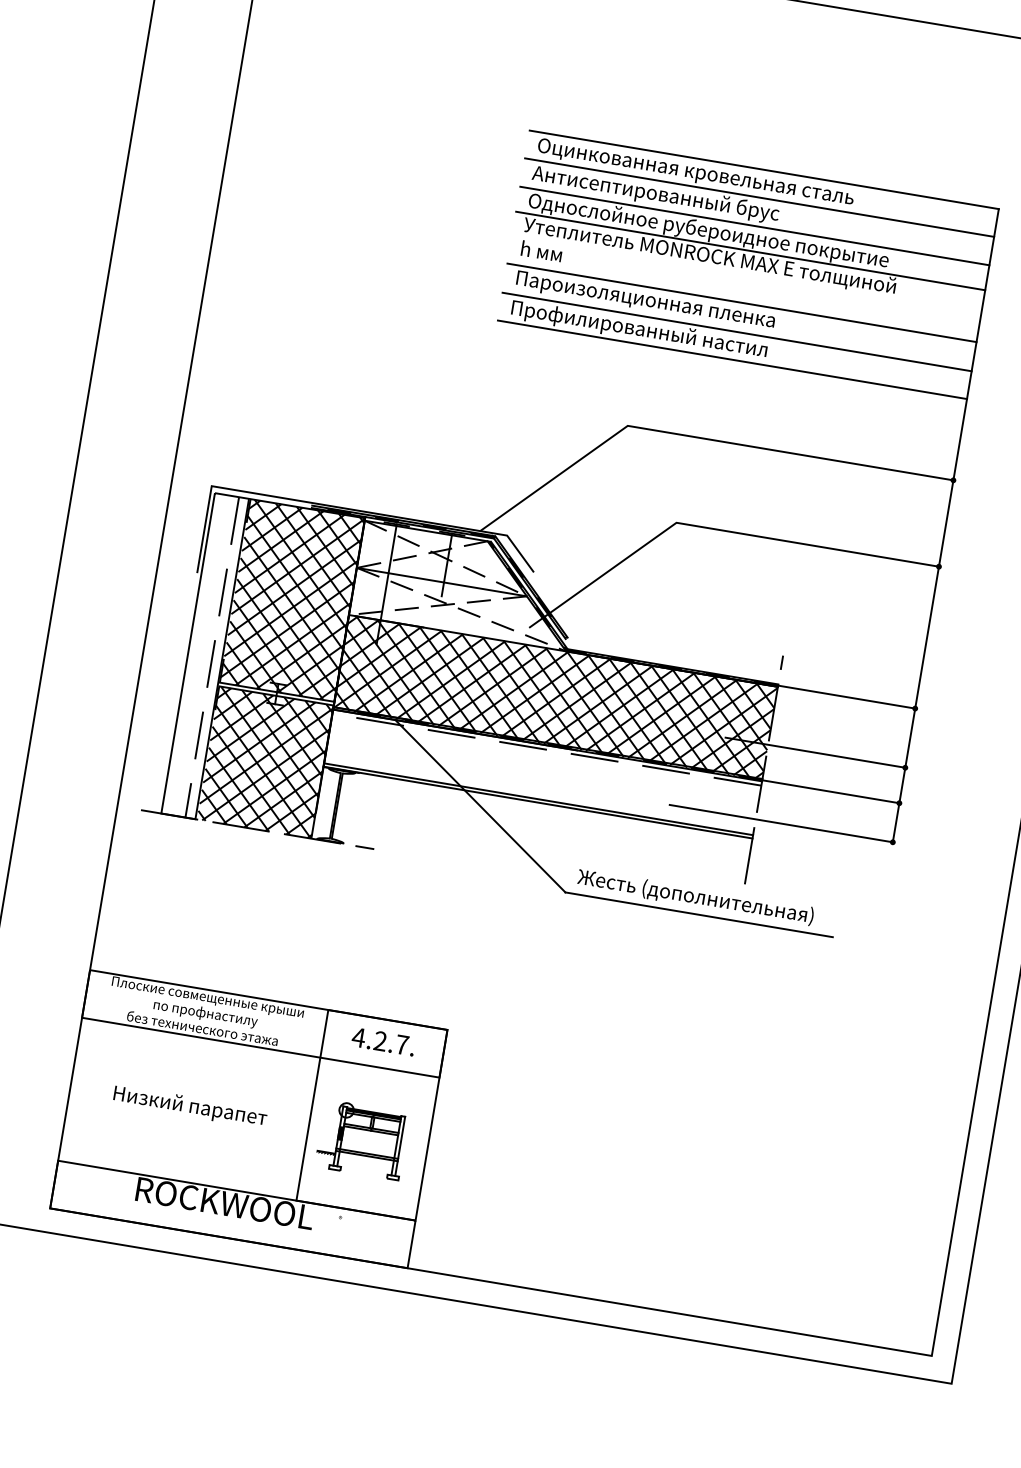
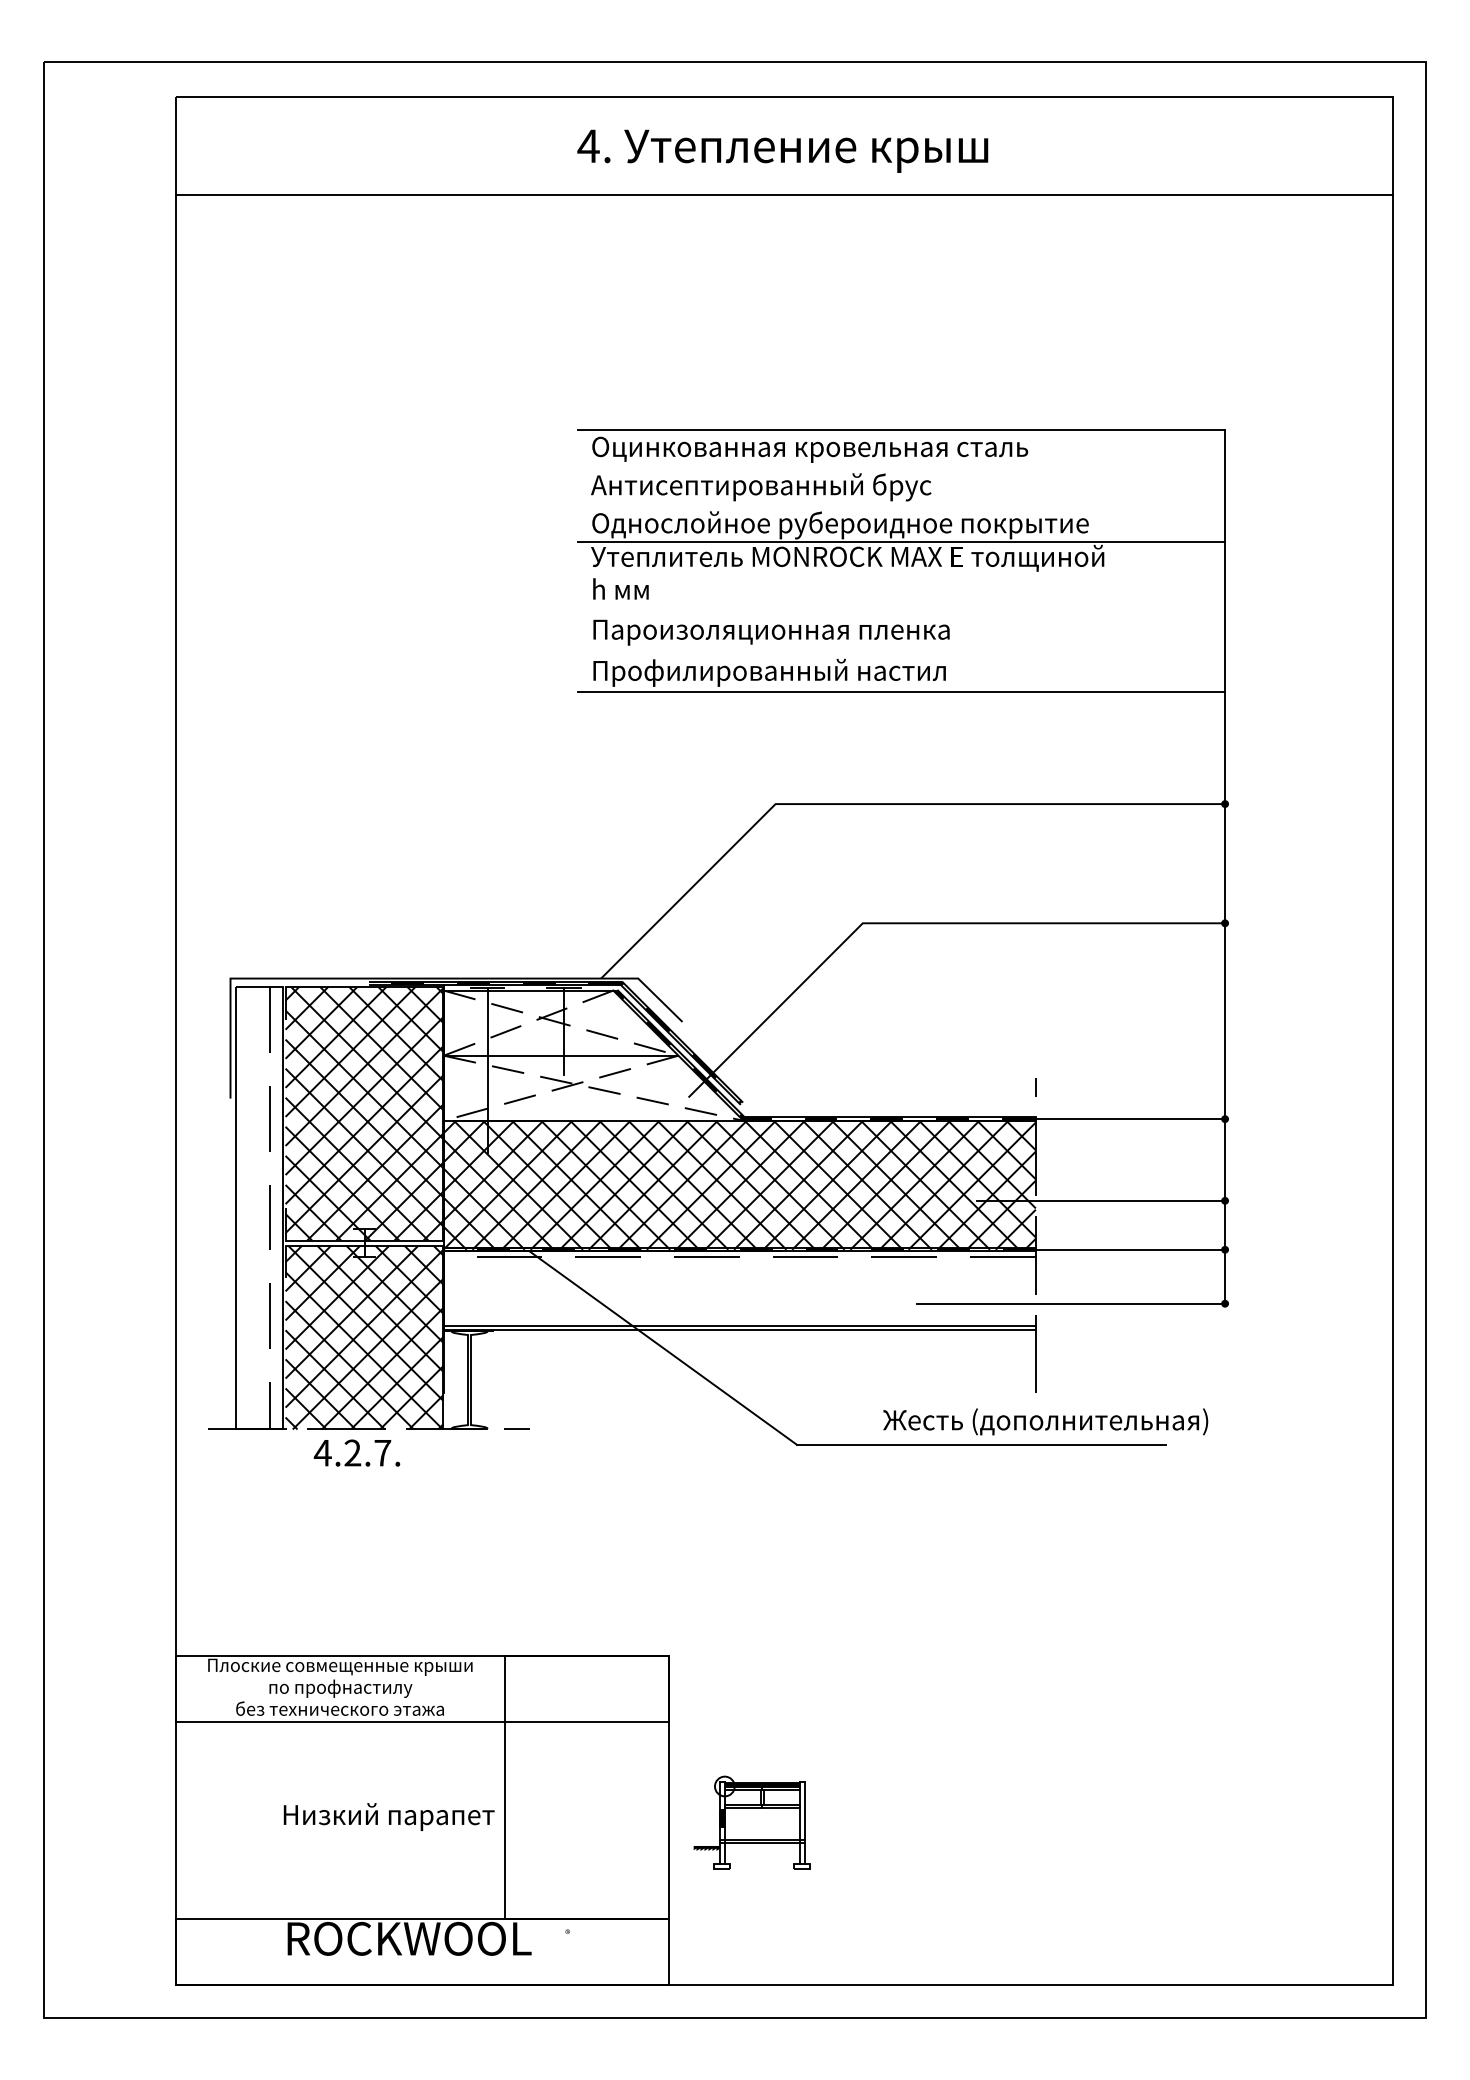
line: (759, 198) -> (901, 468), removed
line: (754, 226) -> (901, 507), removed
line: (742, 303) -> (901, 613), removed
line: (737, 332) -> (901, 653), removed
text: (695, 896) -> (1045, 1421), moved
text: (383, 1041) -> (356, 1452), moved
text: (189, 1106) -> (388, 1816), moved
part: (361, 1139) -> (751, 1822), moved

